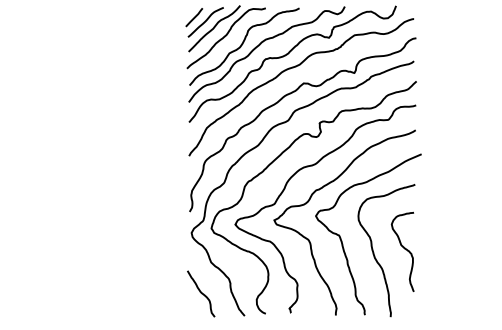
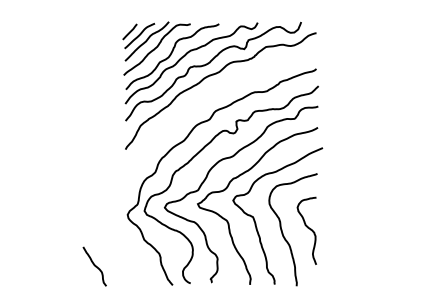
curve: (284, 98) -> (206, 100), removed
curve: (200, 293) -> (94, 266), moved

